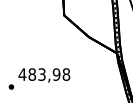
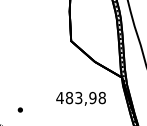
text: (43, 75) -> (80, 98), moved

